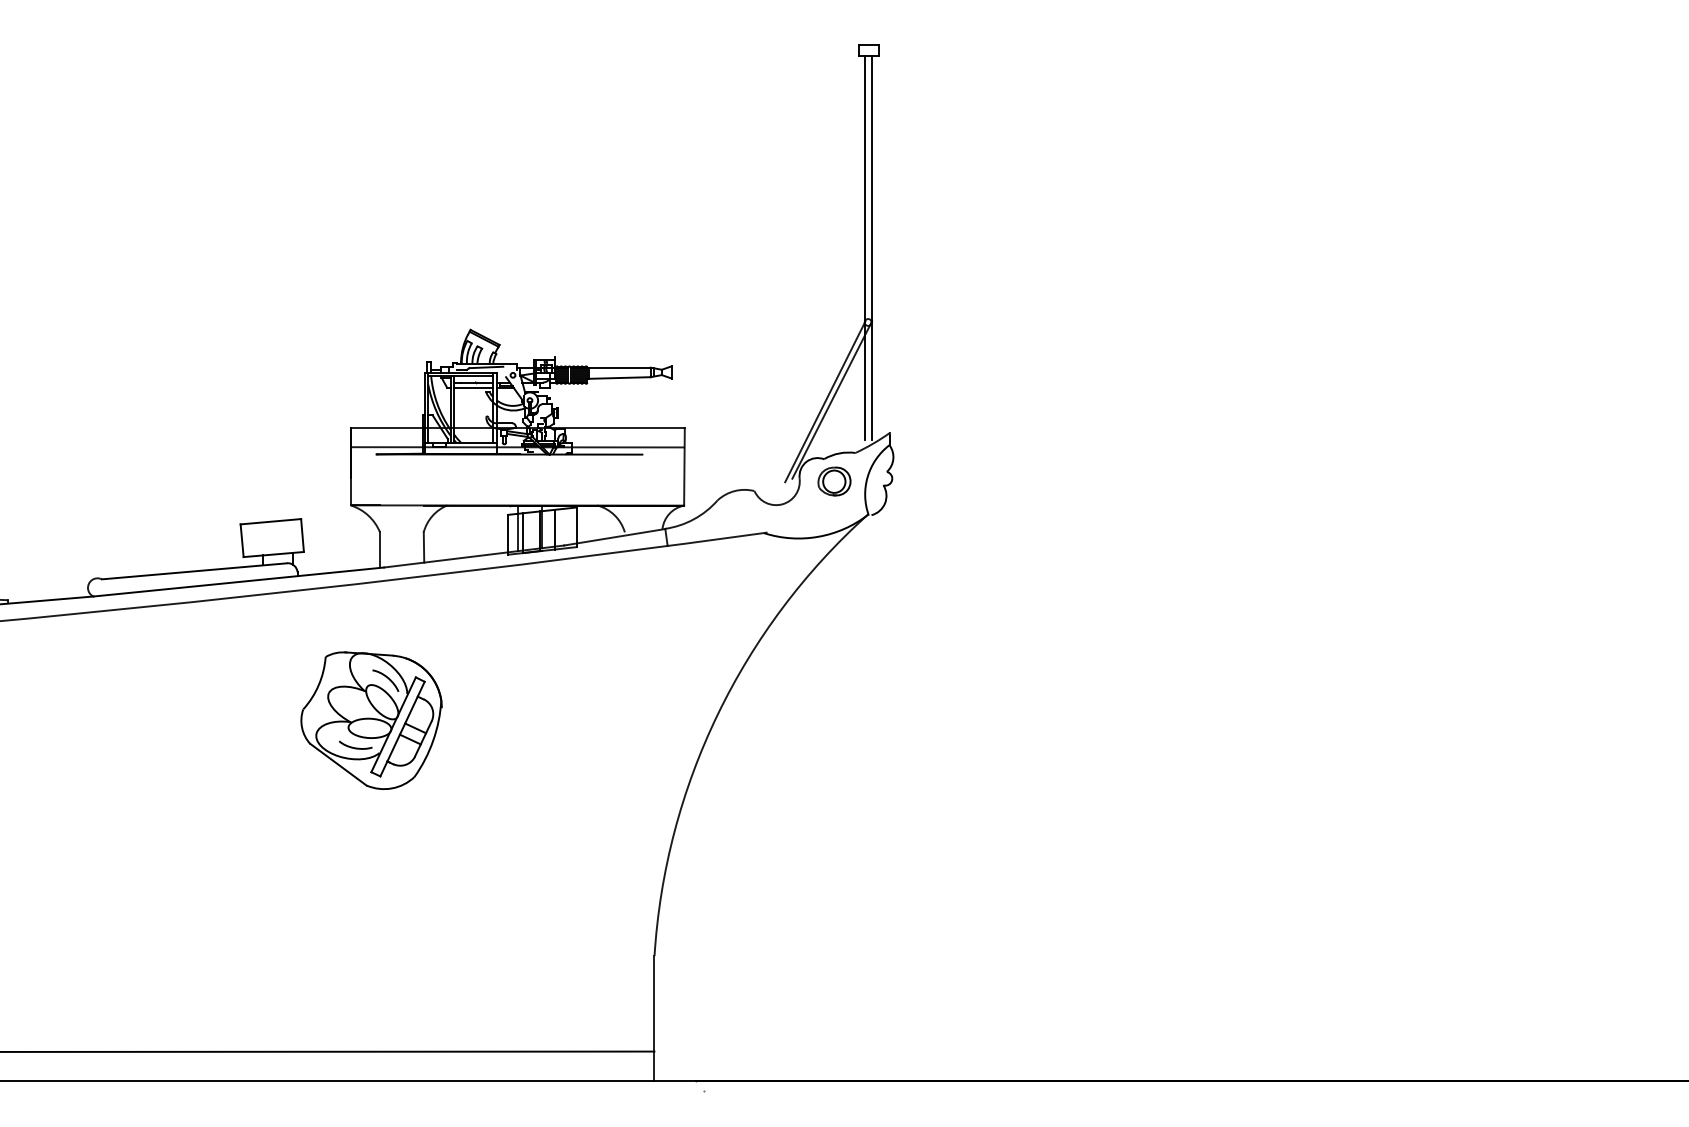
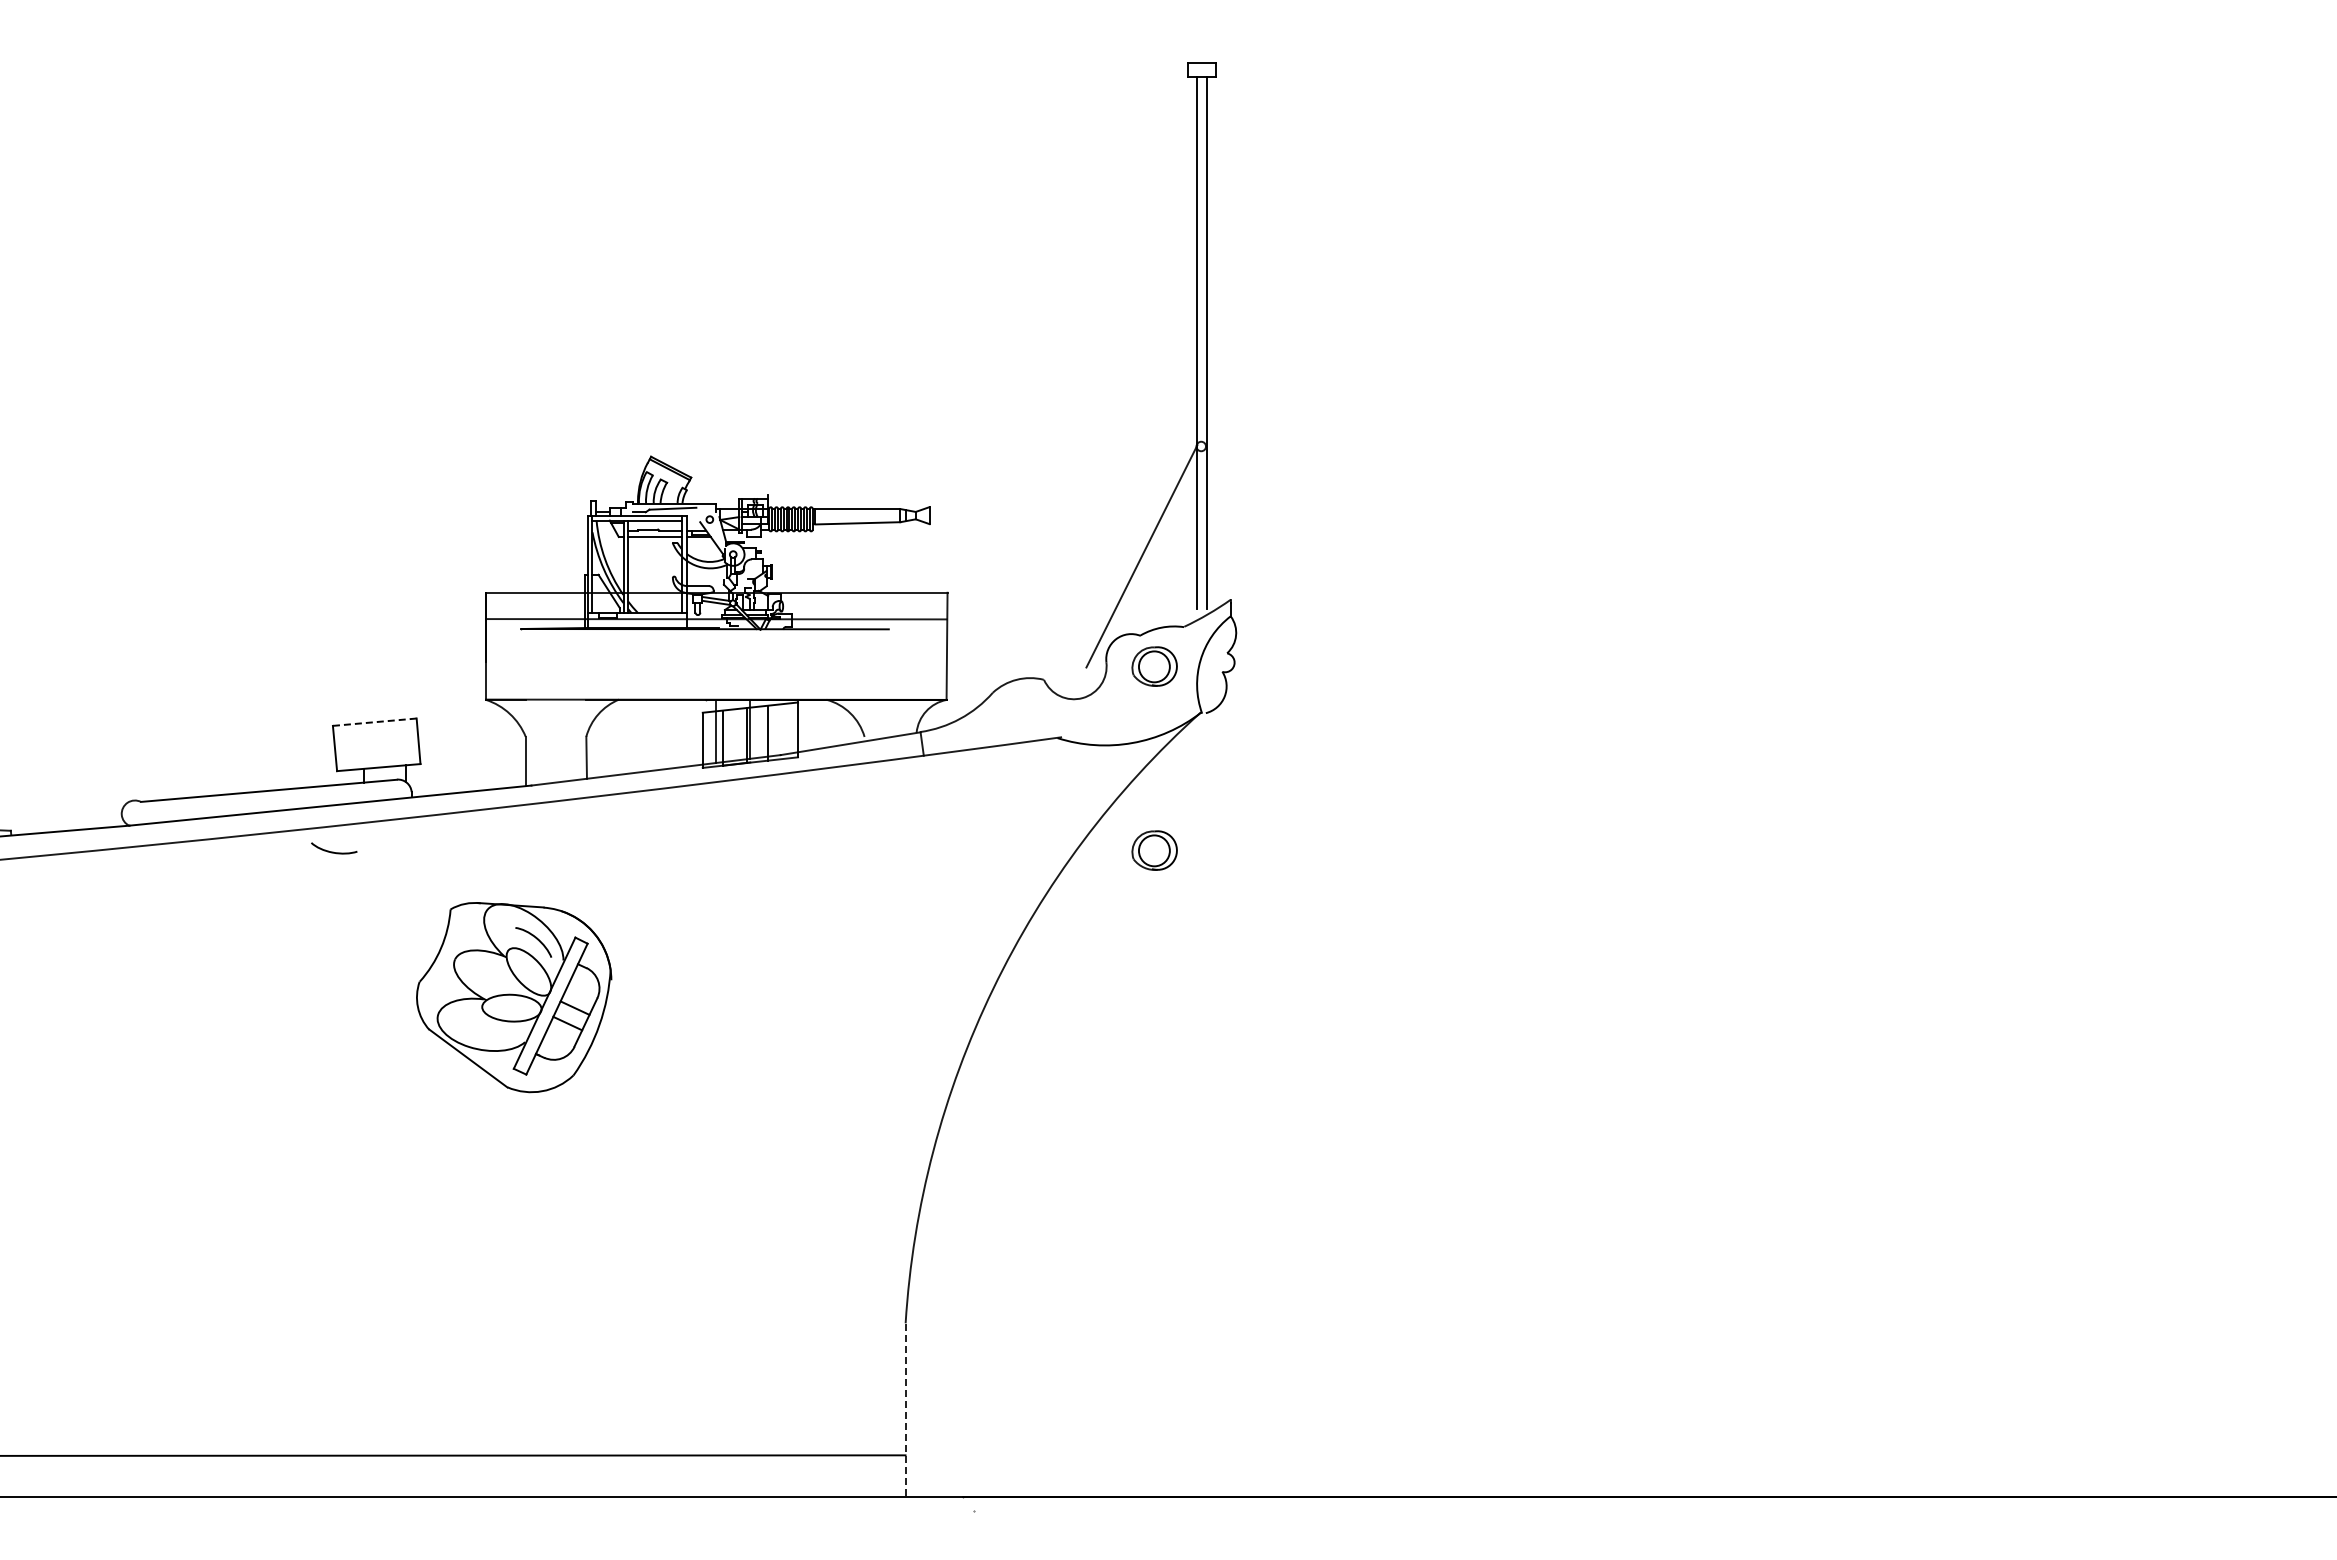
line: (832, 399) -> (1151, 553), removed
line: (270, 521) -> (374, 722), solid -> dashed
part: (834, 614) -> (1154, 850), added
curve: (355, 747) -> (333, 851), moved
line: (654, 1019) -> (905, 1410), solid -> dashed

